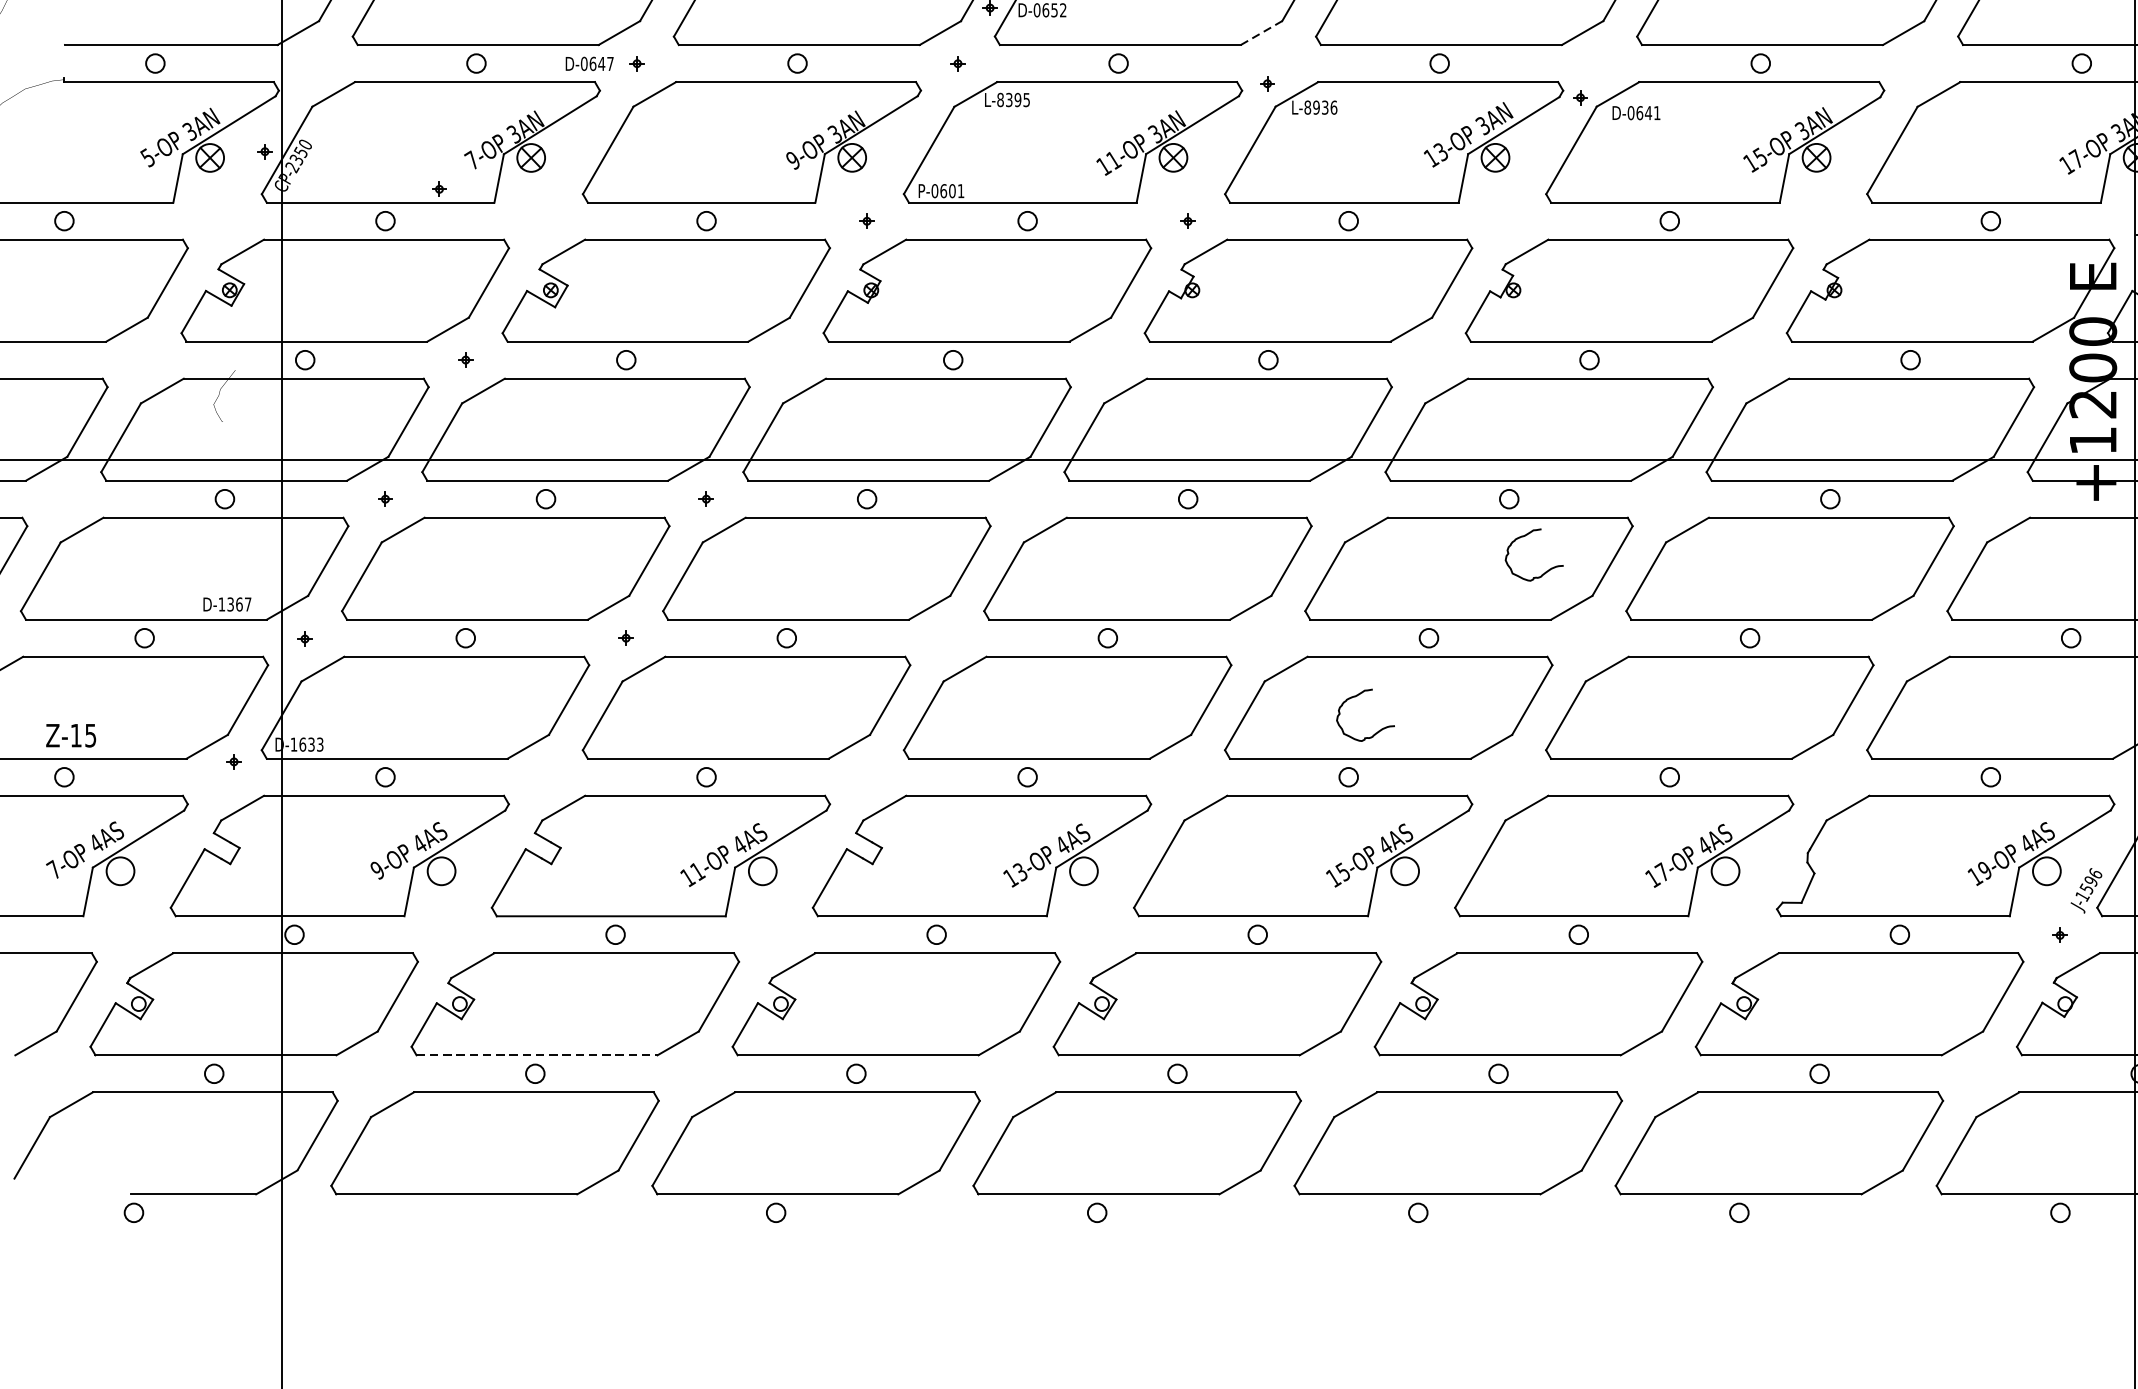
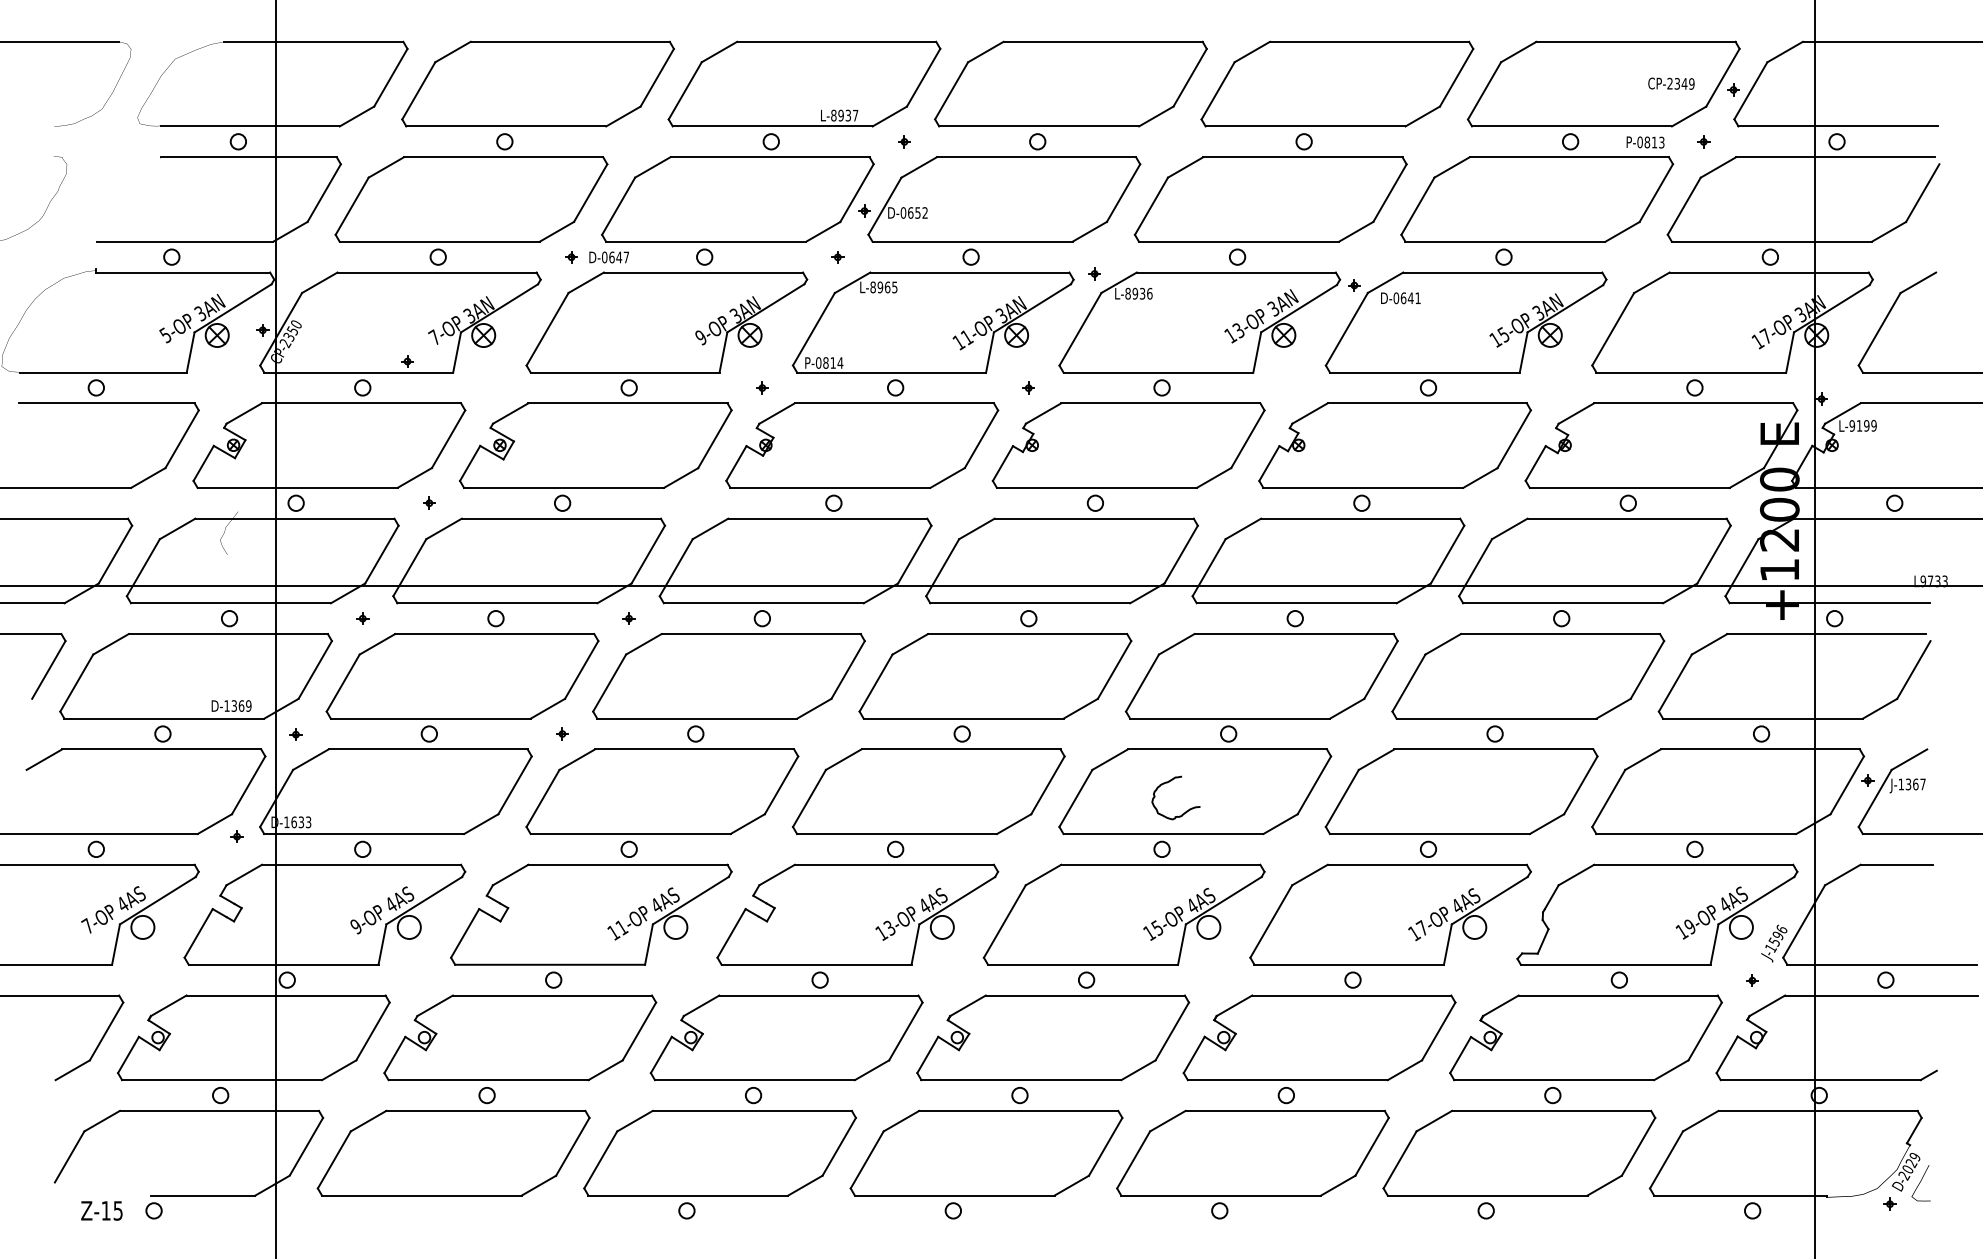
line: (1261, 32) -> (1089, 231), dashed -> solid
text: (588, 63) -> (608, 257), moved
text: (1013, 100) -> (883, 287), L-8395 -> L-8965
text: (952, 190) -> (833, 362), P-0601 -> P-0814
curve: (1523, 537) -> (1307, 650), removed
text: (247, 603) -> (248, 705), D-1367 -> D-1369
text: (70, 735) -> (101, 1210), moved
line: (537, 1055) -> (488, 1080), dashed -> solid

